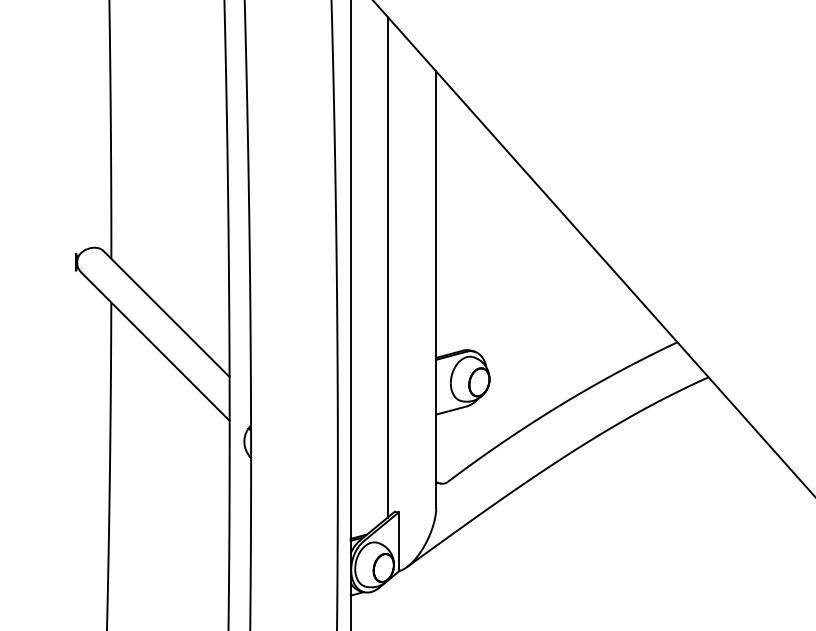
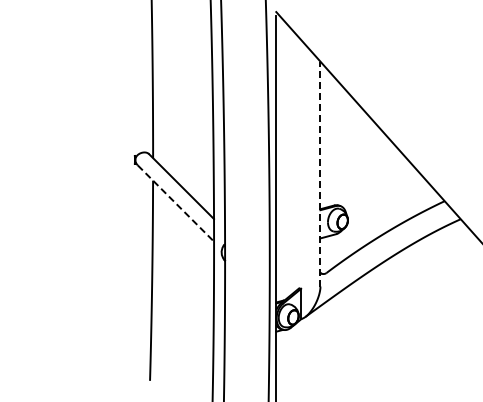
line: (387, 267) -> (295, 162), removed
line: (436, 288) -> (320, 173), solid -> dashed
line: (154, 346) -> (175, 203), solid -> dashed

